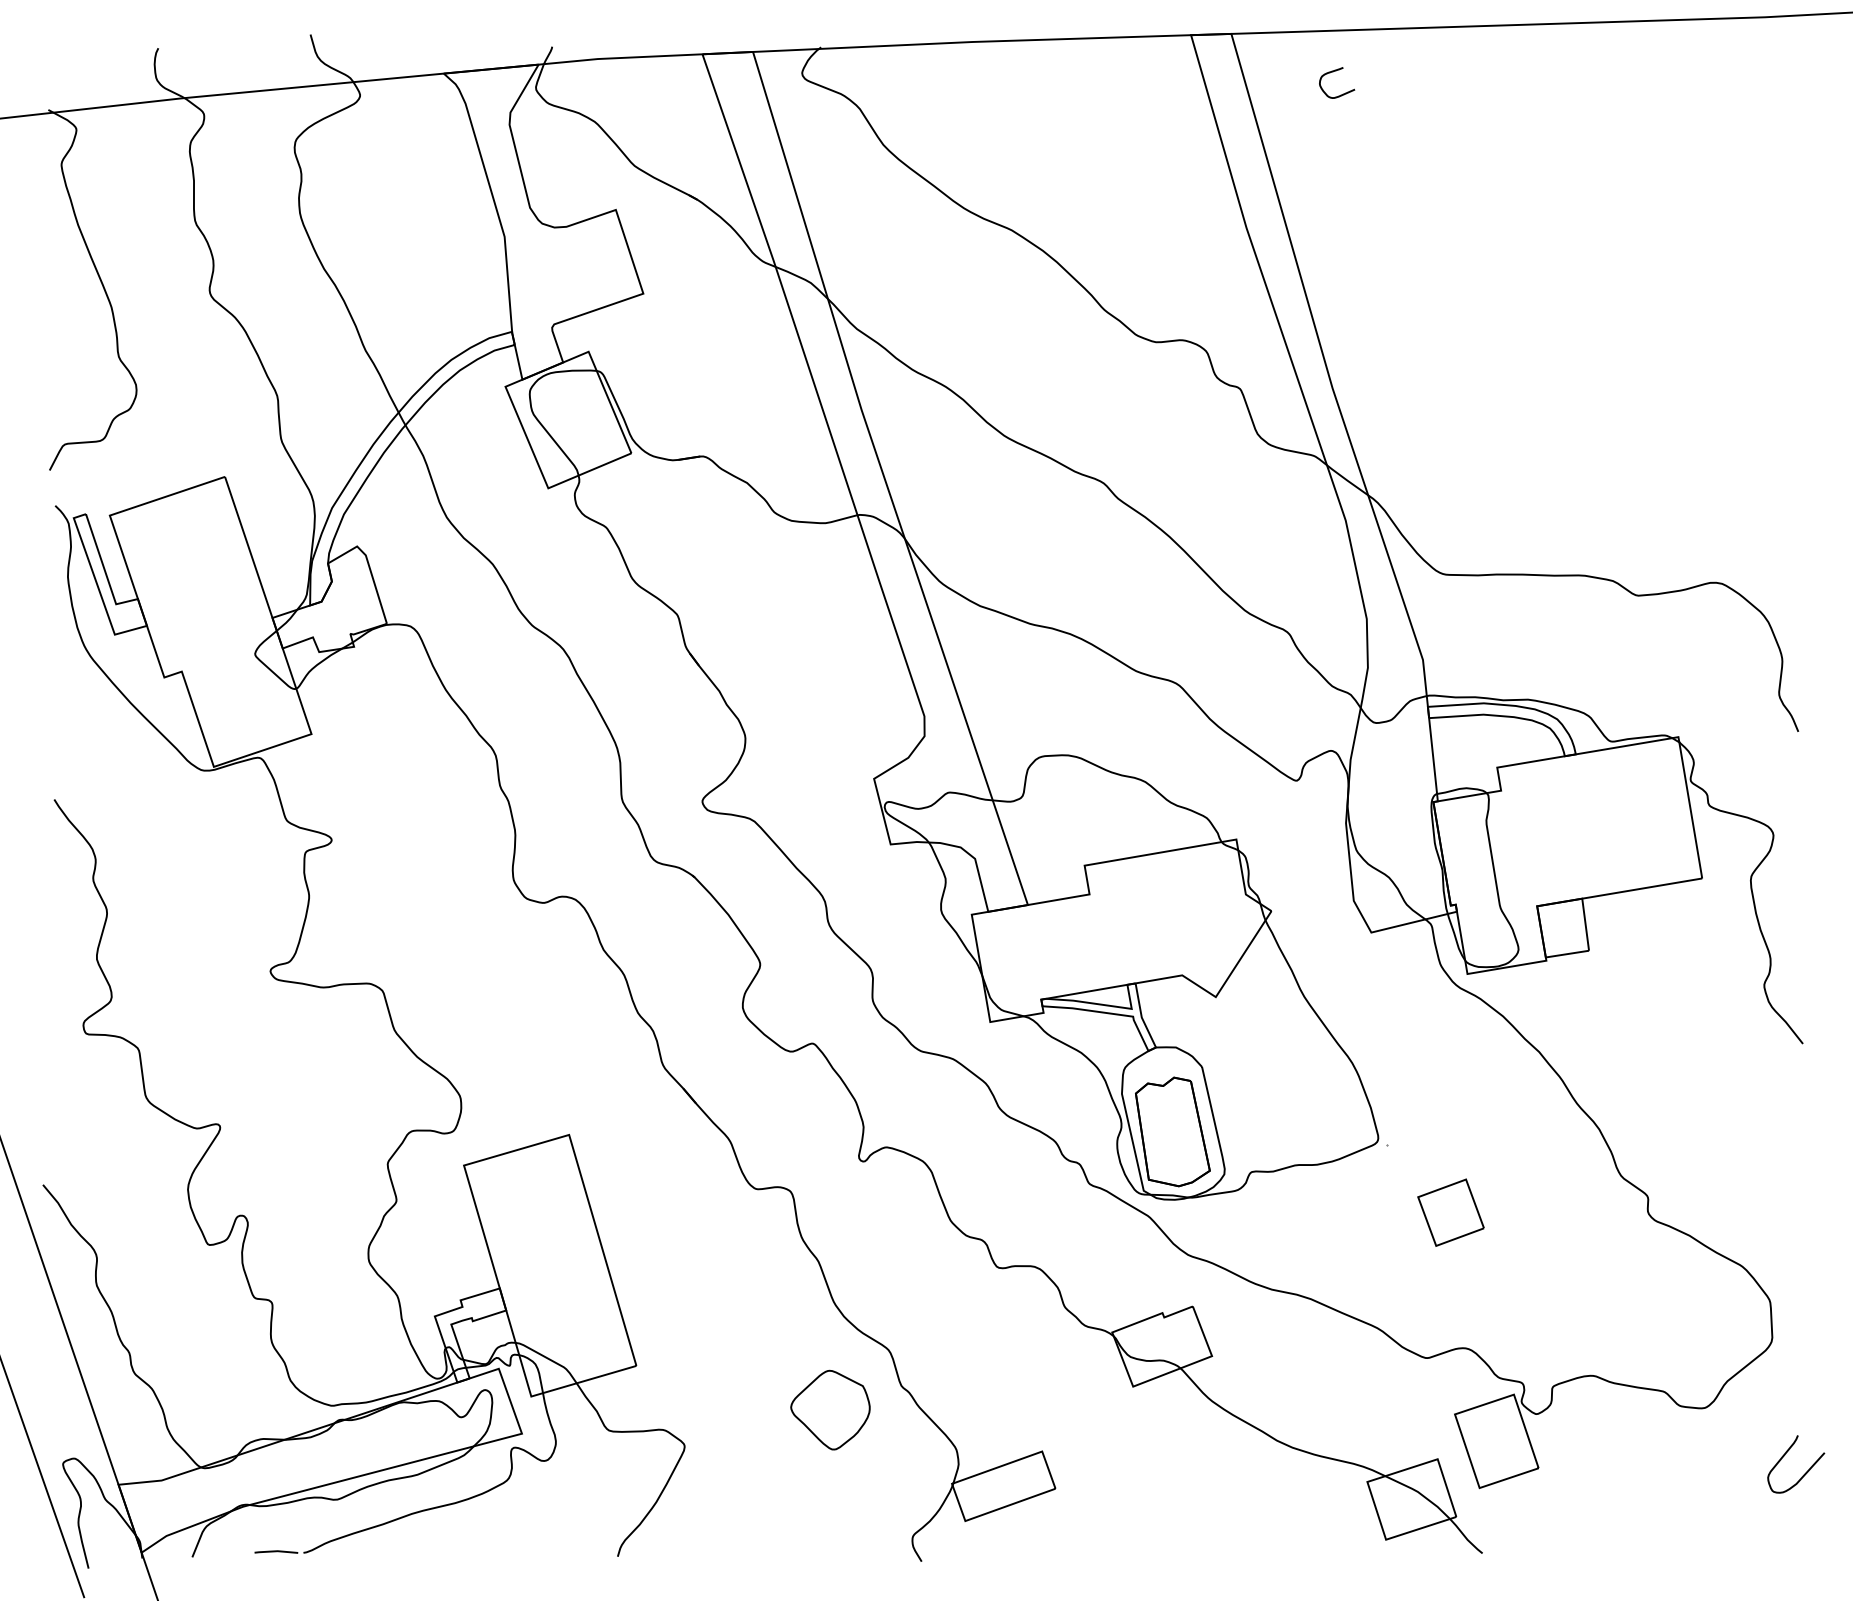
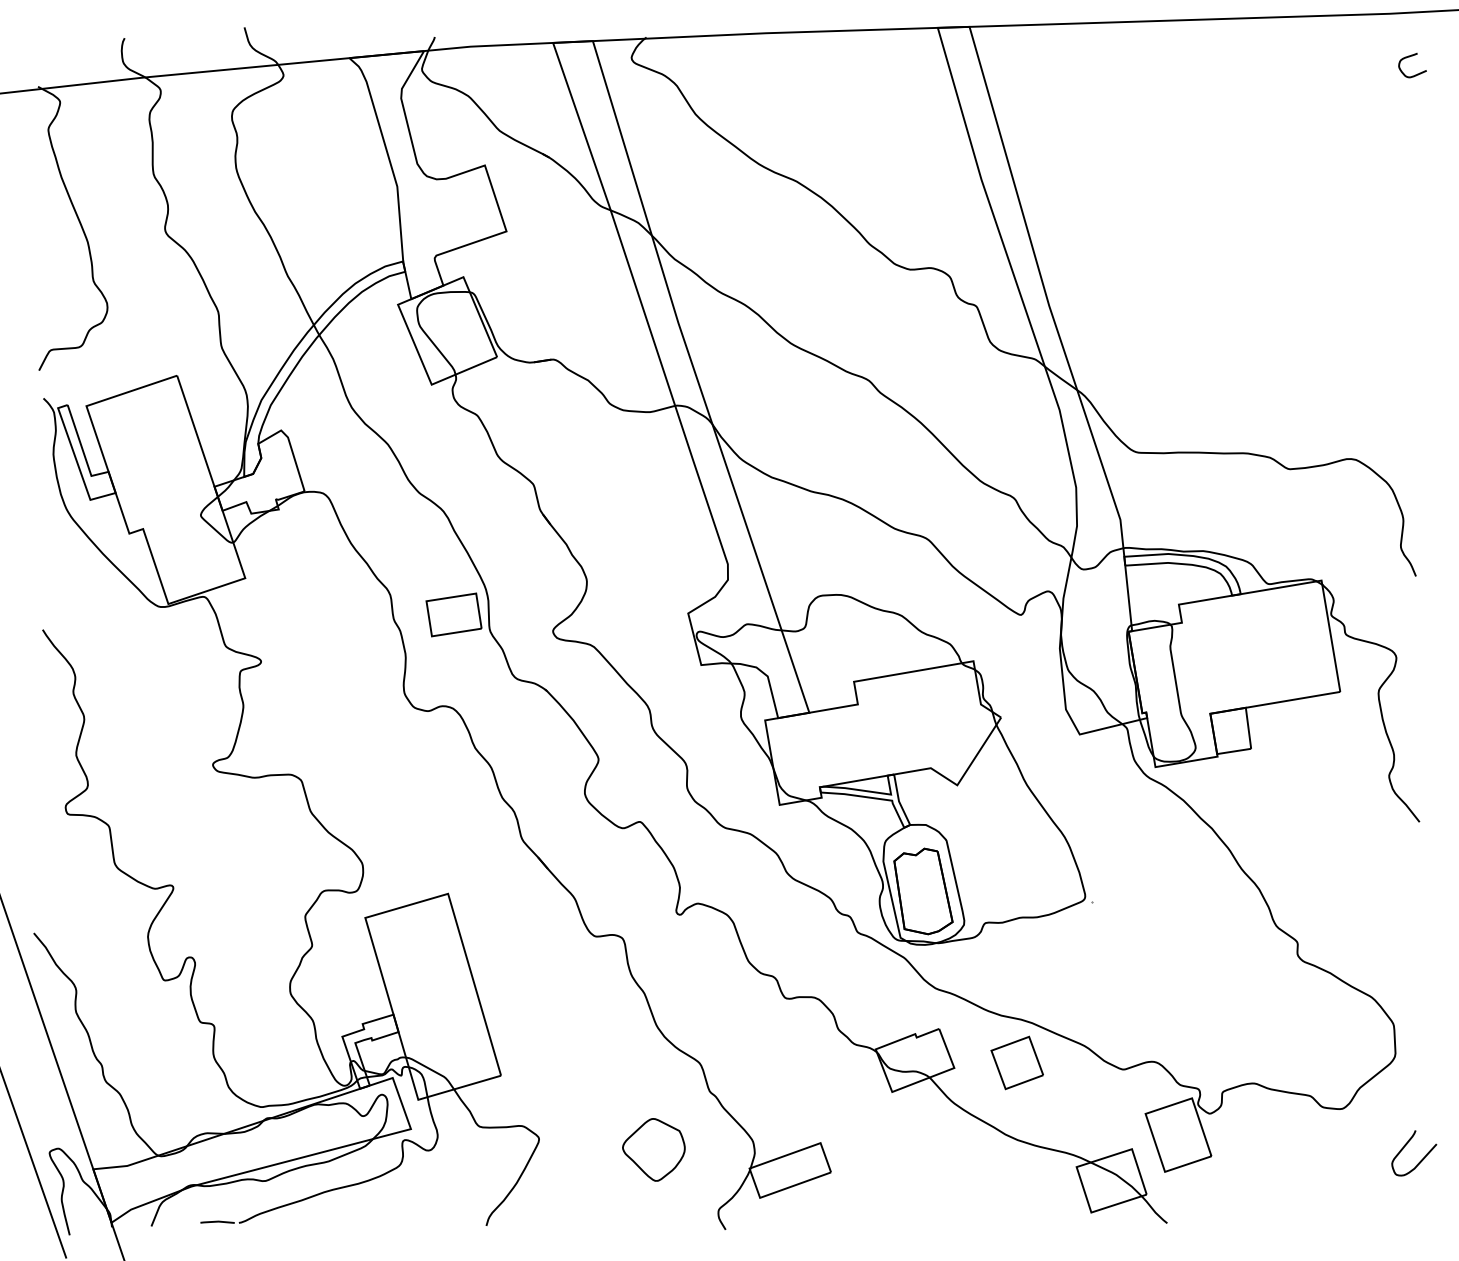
curve: (1333, 72) -> (1409, 57), moved
part: (576, 780) -> (453, 614), added
part: (1450, 1212) -> (1016, 1062), moved
part: (830, 1409) -> (653, 1149), moved

